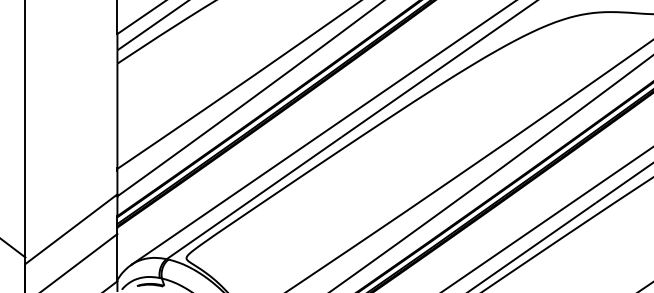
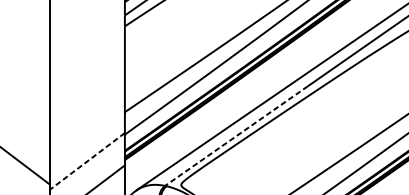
line: (253, 198) -> (235, 136), solid -> dashed
line: (71, 229) -> (87, 161), solid -> dashed

